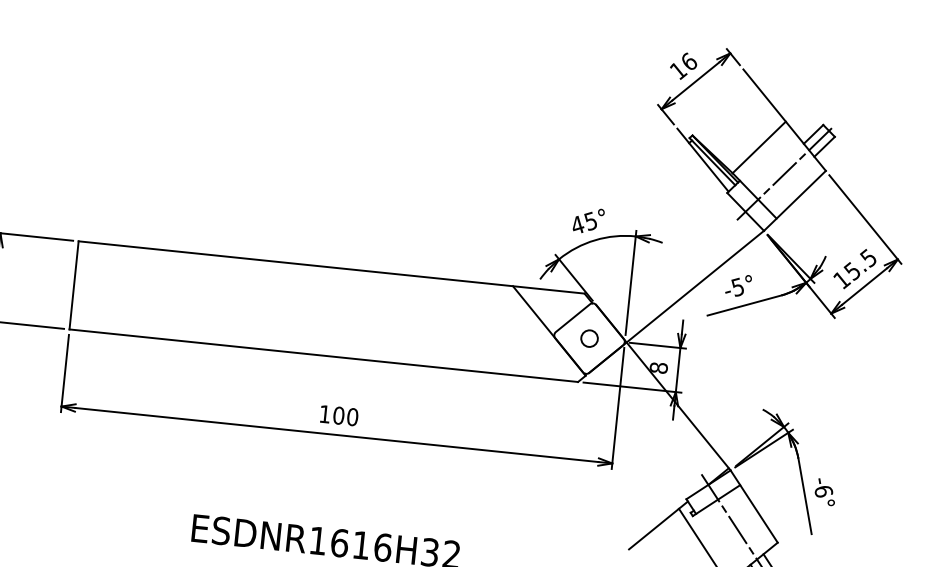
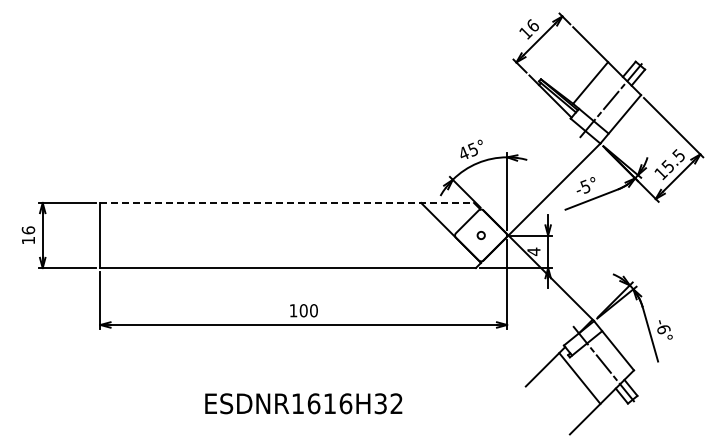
line: (332, 266) -> (287, 202), solid -> dashed
circle: (590, 338) -> (481, 235), size x0.6
text: (658, 367) -> (533, 251), 8 -> 4

